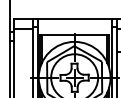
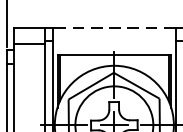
line: (74, 19) -> (114, 28), solid -> dashed

